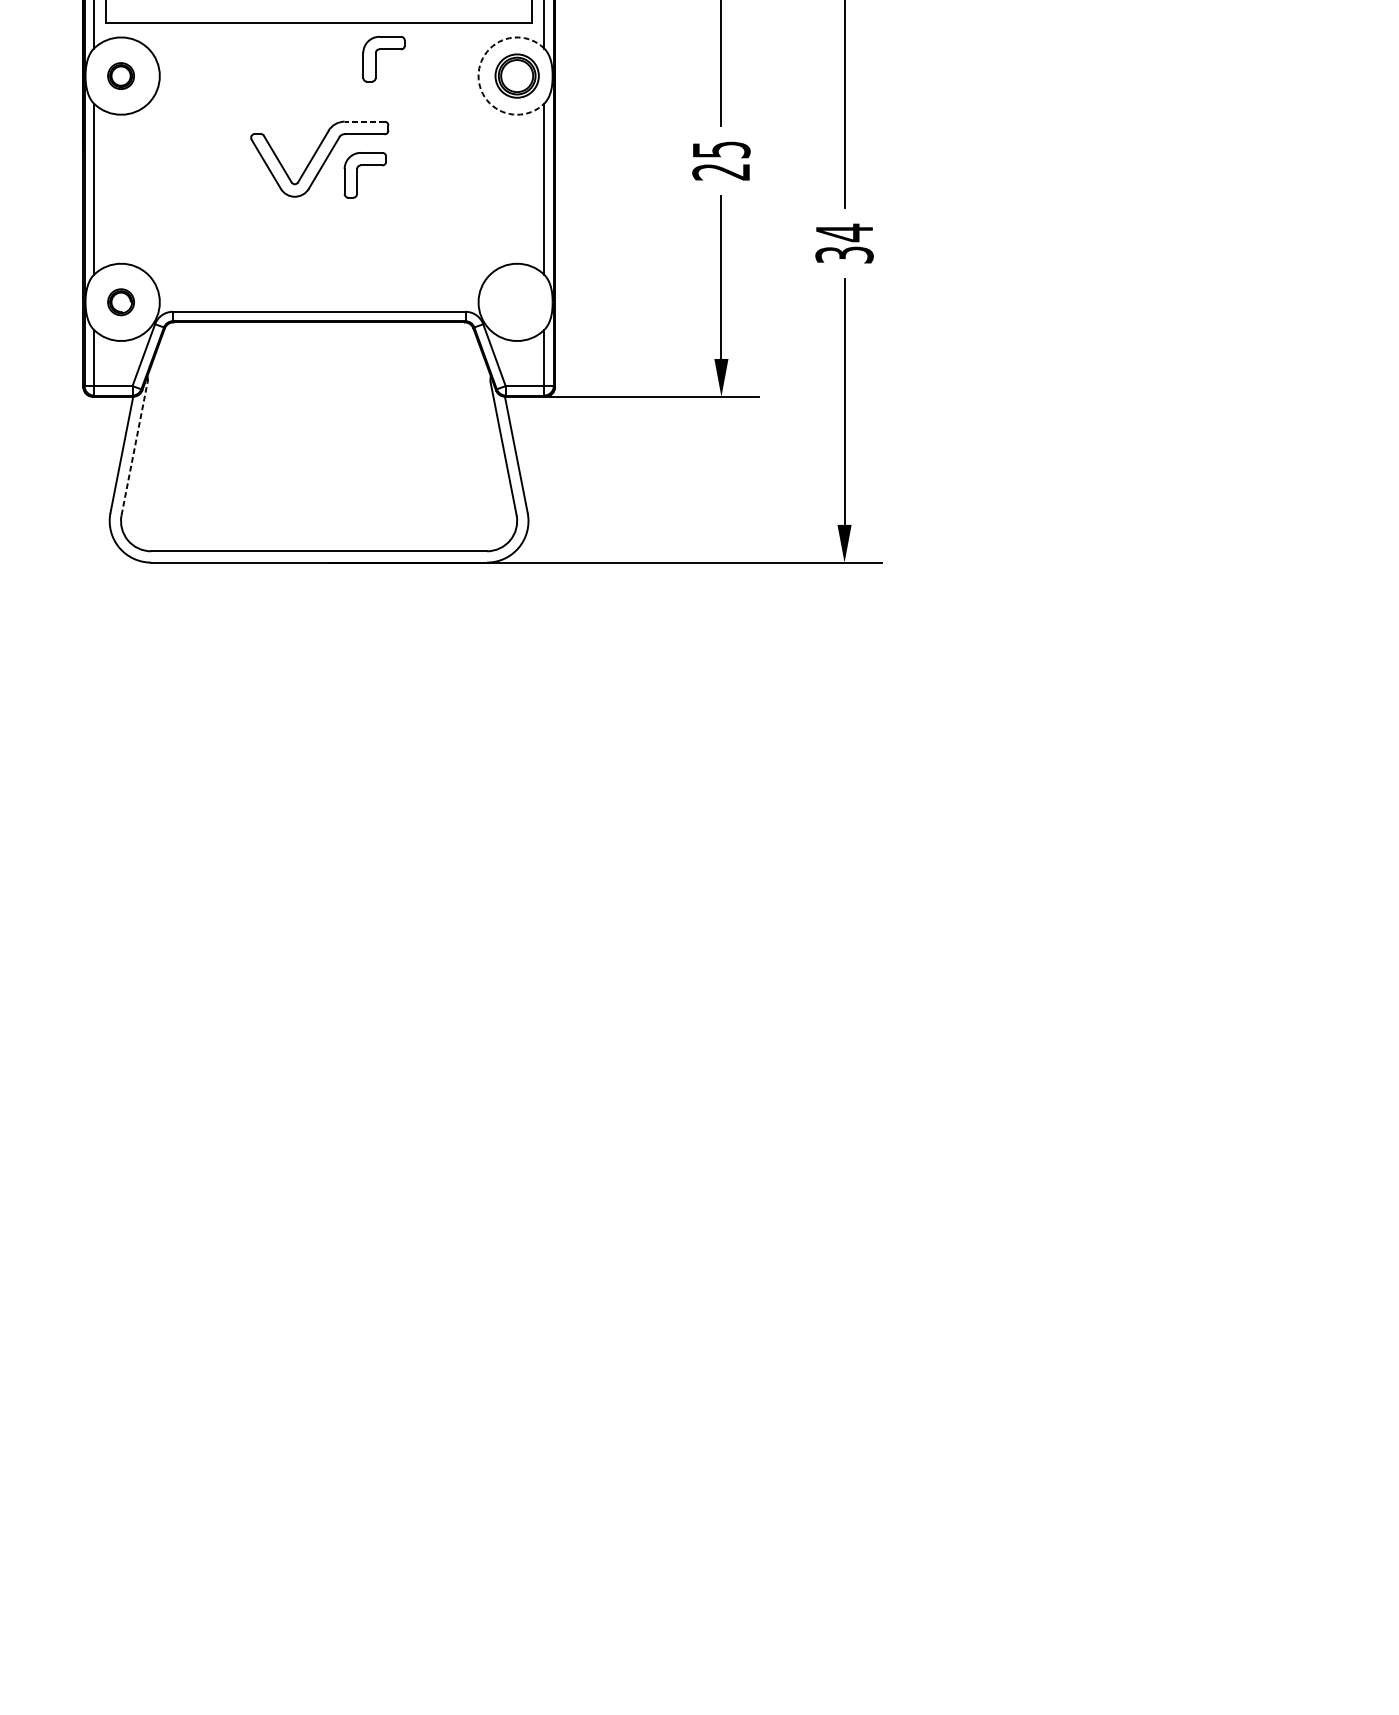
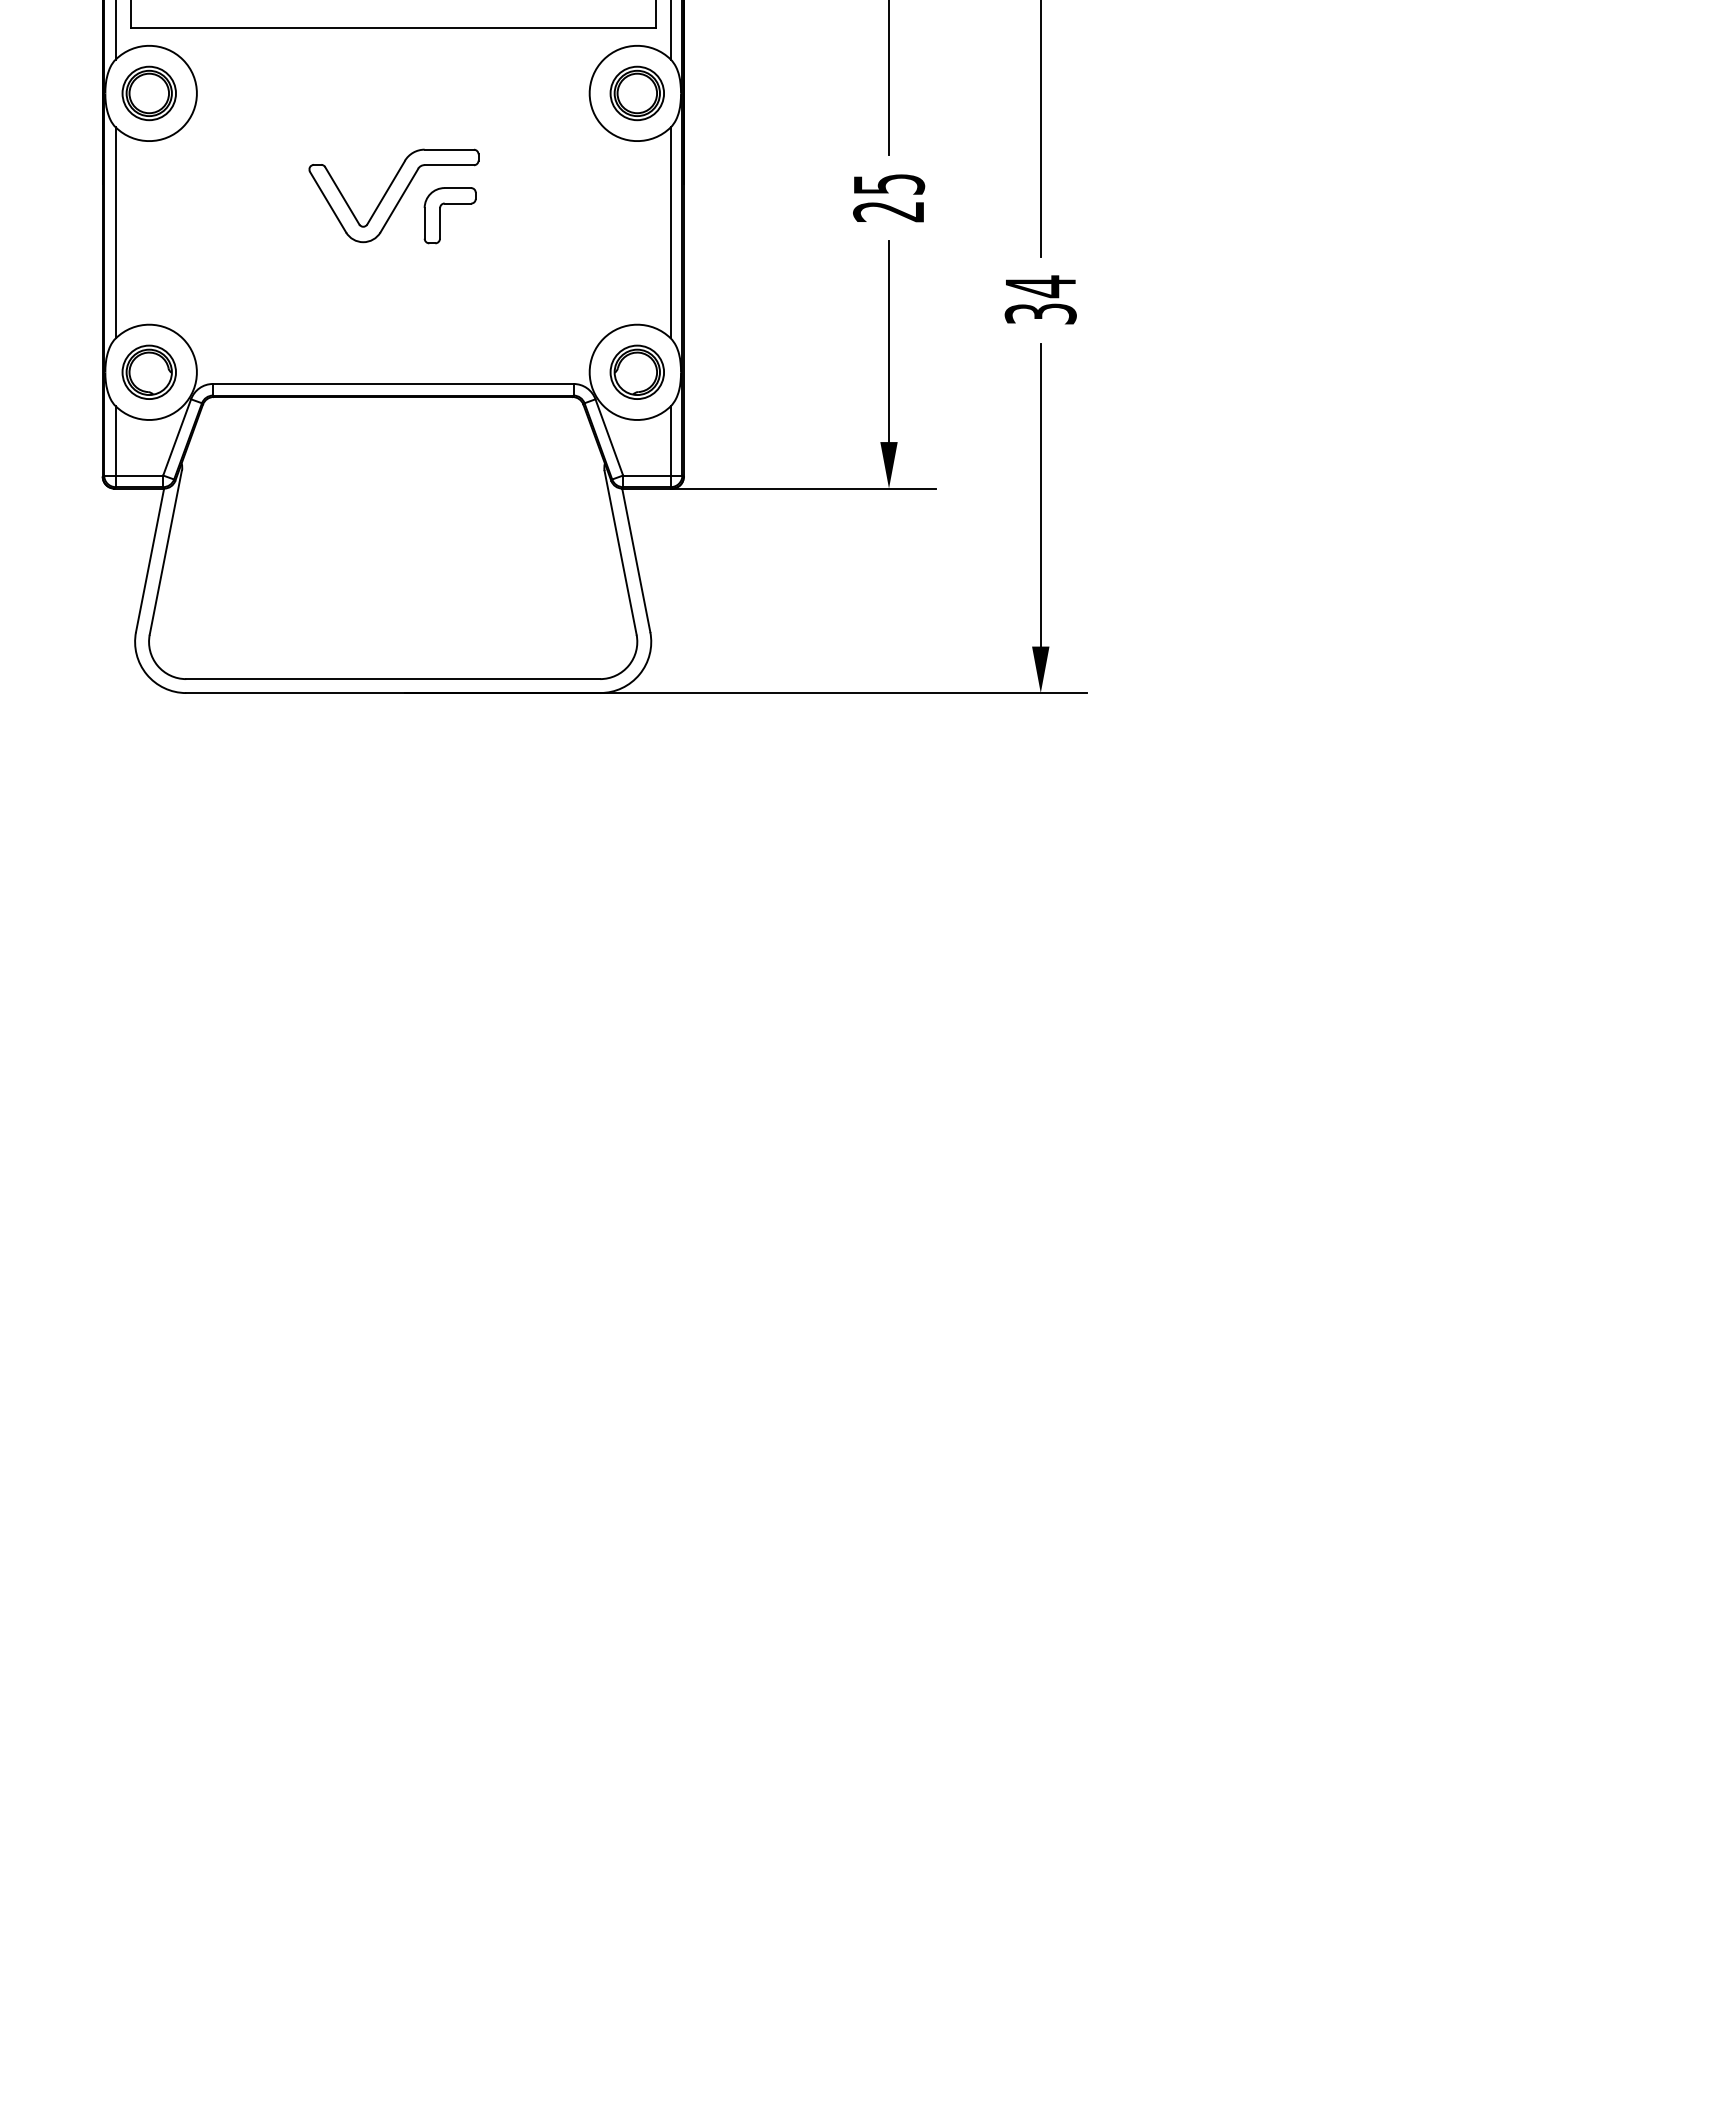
part: (376, 59) -> (463, 72), removed
part: (120, 76) -> (148, 93), size x1.67
arc: (478, 76) -> (589, 93), dashed -> solid
line: (364, 121) -> (449, 149), dashed -> solid
part: (120, 301) -> (148, 371), size x1.67
part: (516, 301) -> (636, 371), added
line: (134, 448) -> (165, 552), dashed -> solid

